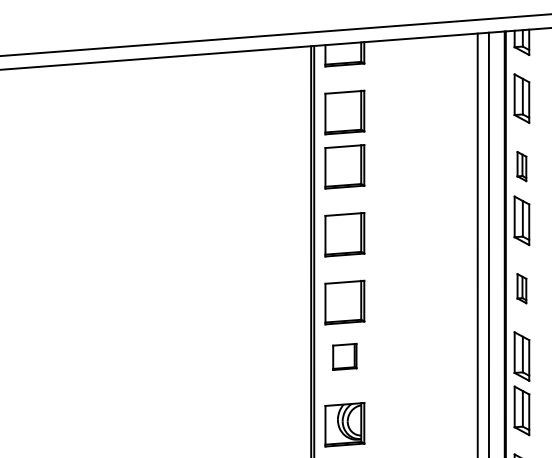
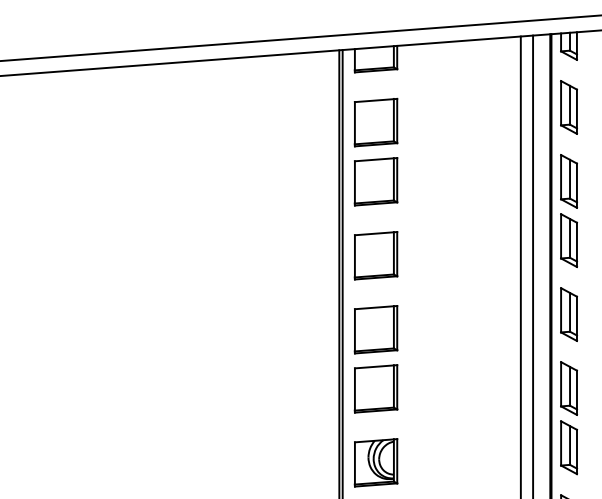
part: (521, 166) -> (568, 181), size x1.67
part: (521, 288) -> (568, 314), size x1.67
part: (344, 356) -> (375, 388), size x1.67

